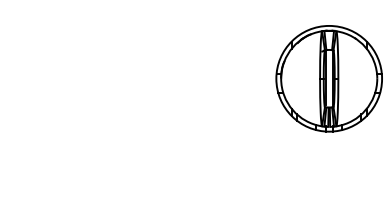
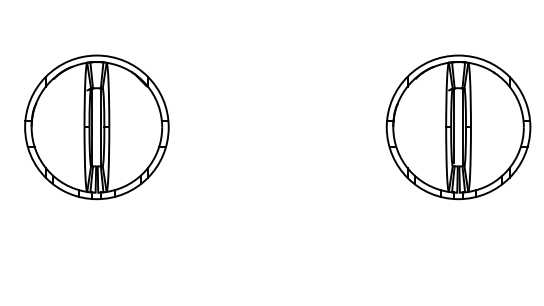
part: (62, 78) -> (96, 127), added

